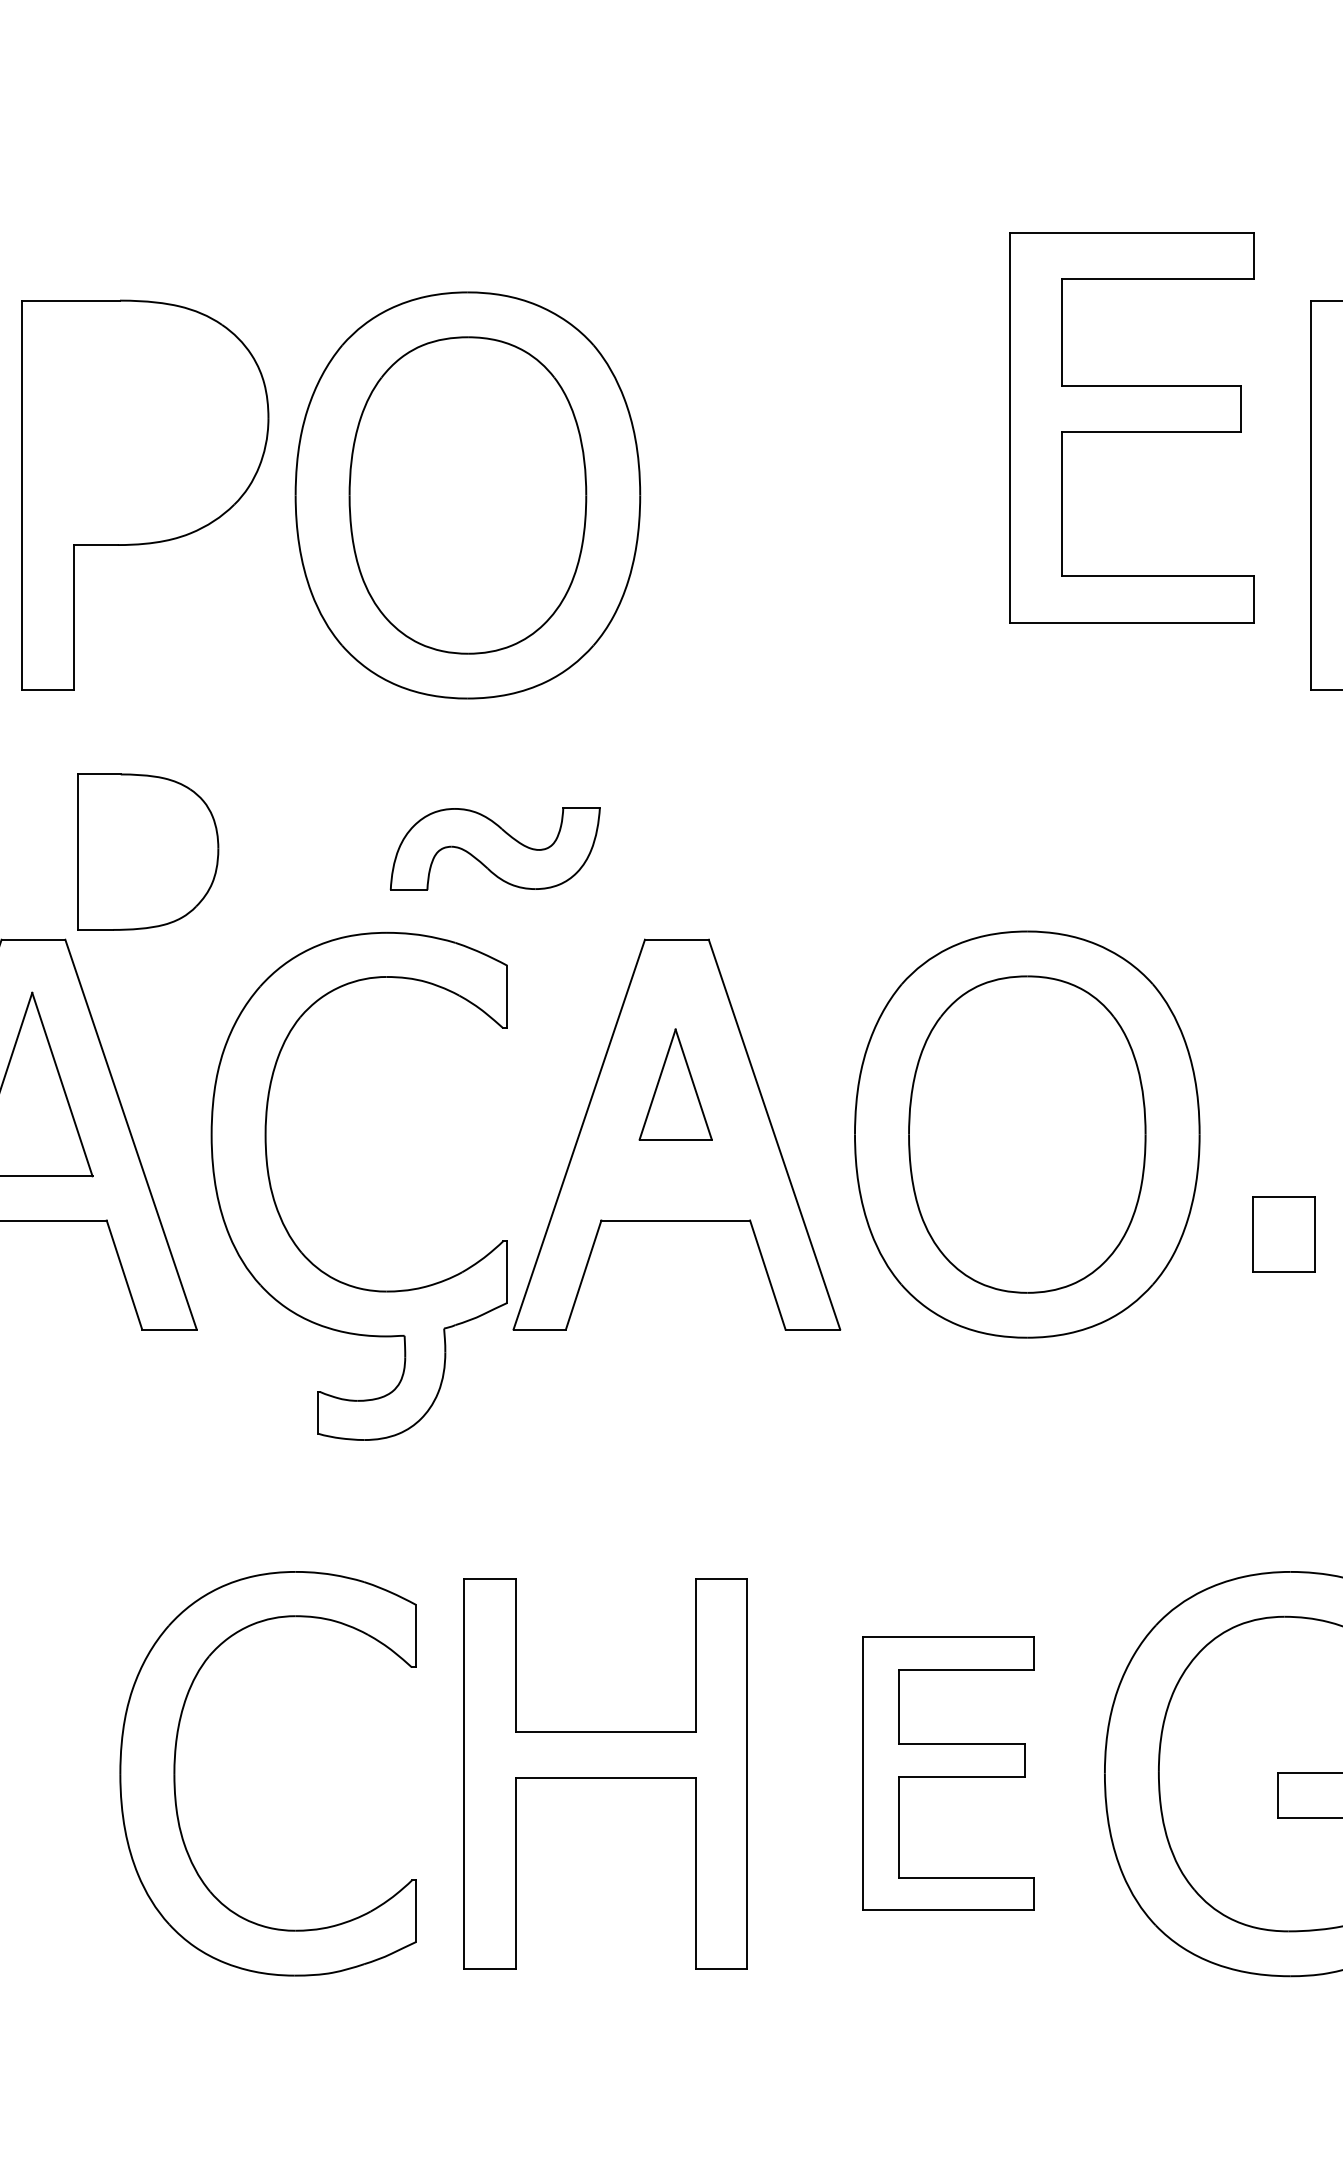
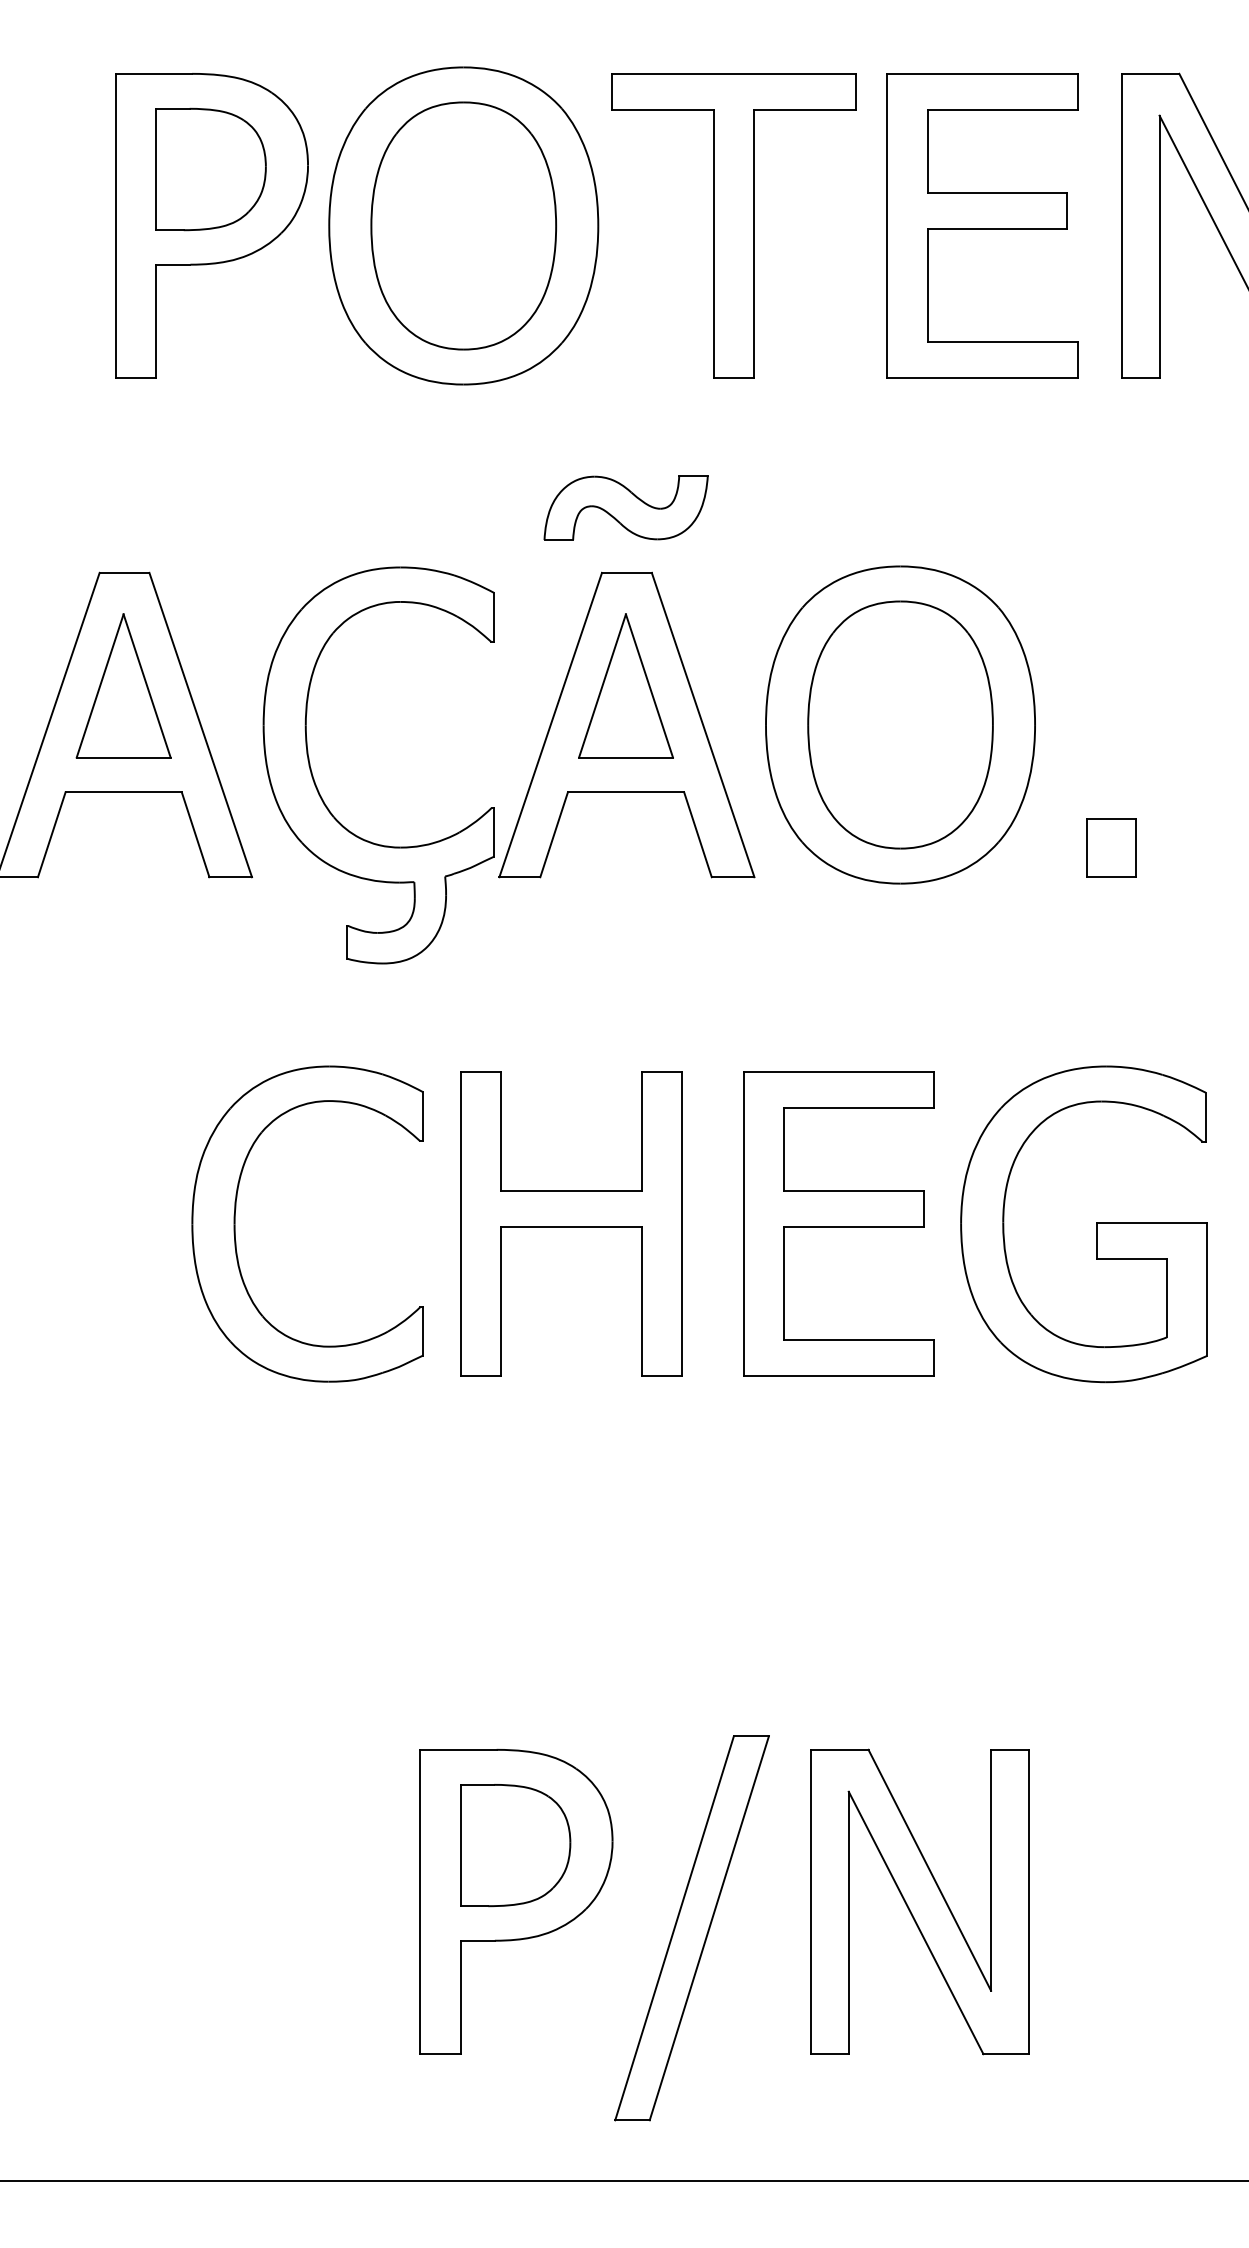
part: (1132, 426) -> (982, 225), moved
part: (813, 494) -> (733, 225), added
part: (494, 848) -> (625, 507), moved
part: (147, 852) -> (210, 169), moved
part: (675, 1083) -> (625, 685), size x1.67
part: (1283, 1233) -> (1111, 847), moved
part: (947, 1772) -> (838, 1223), size x1.43

